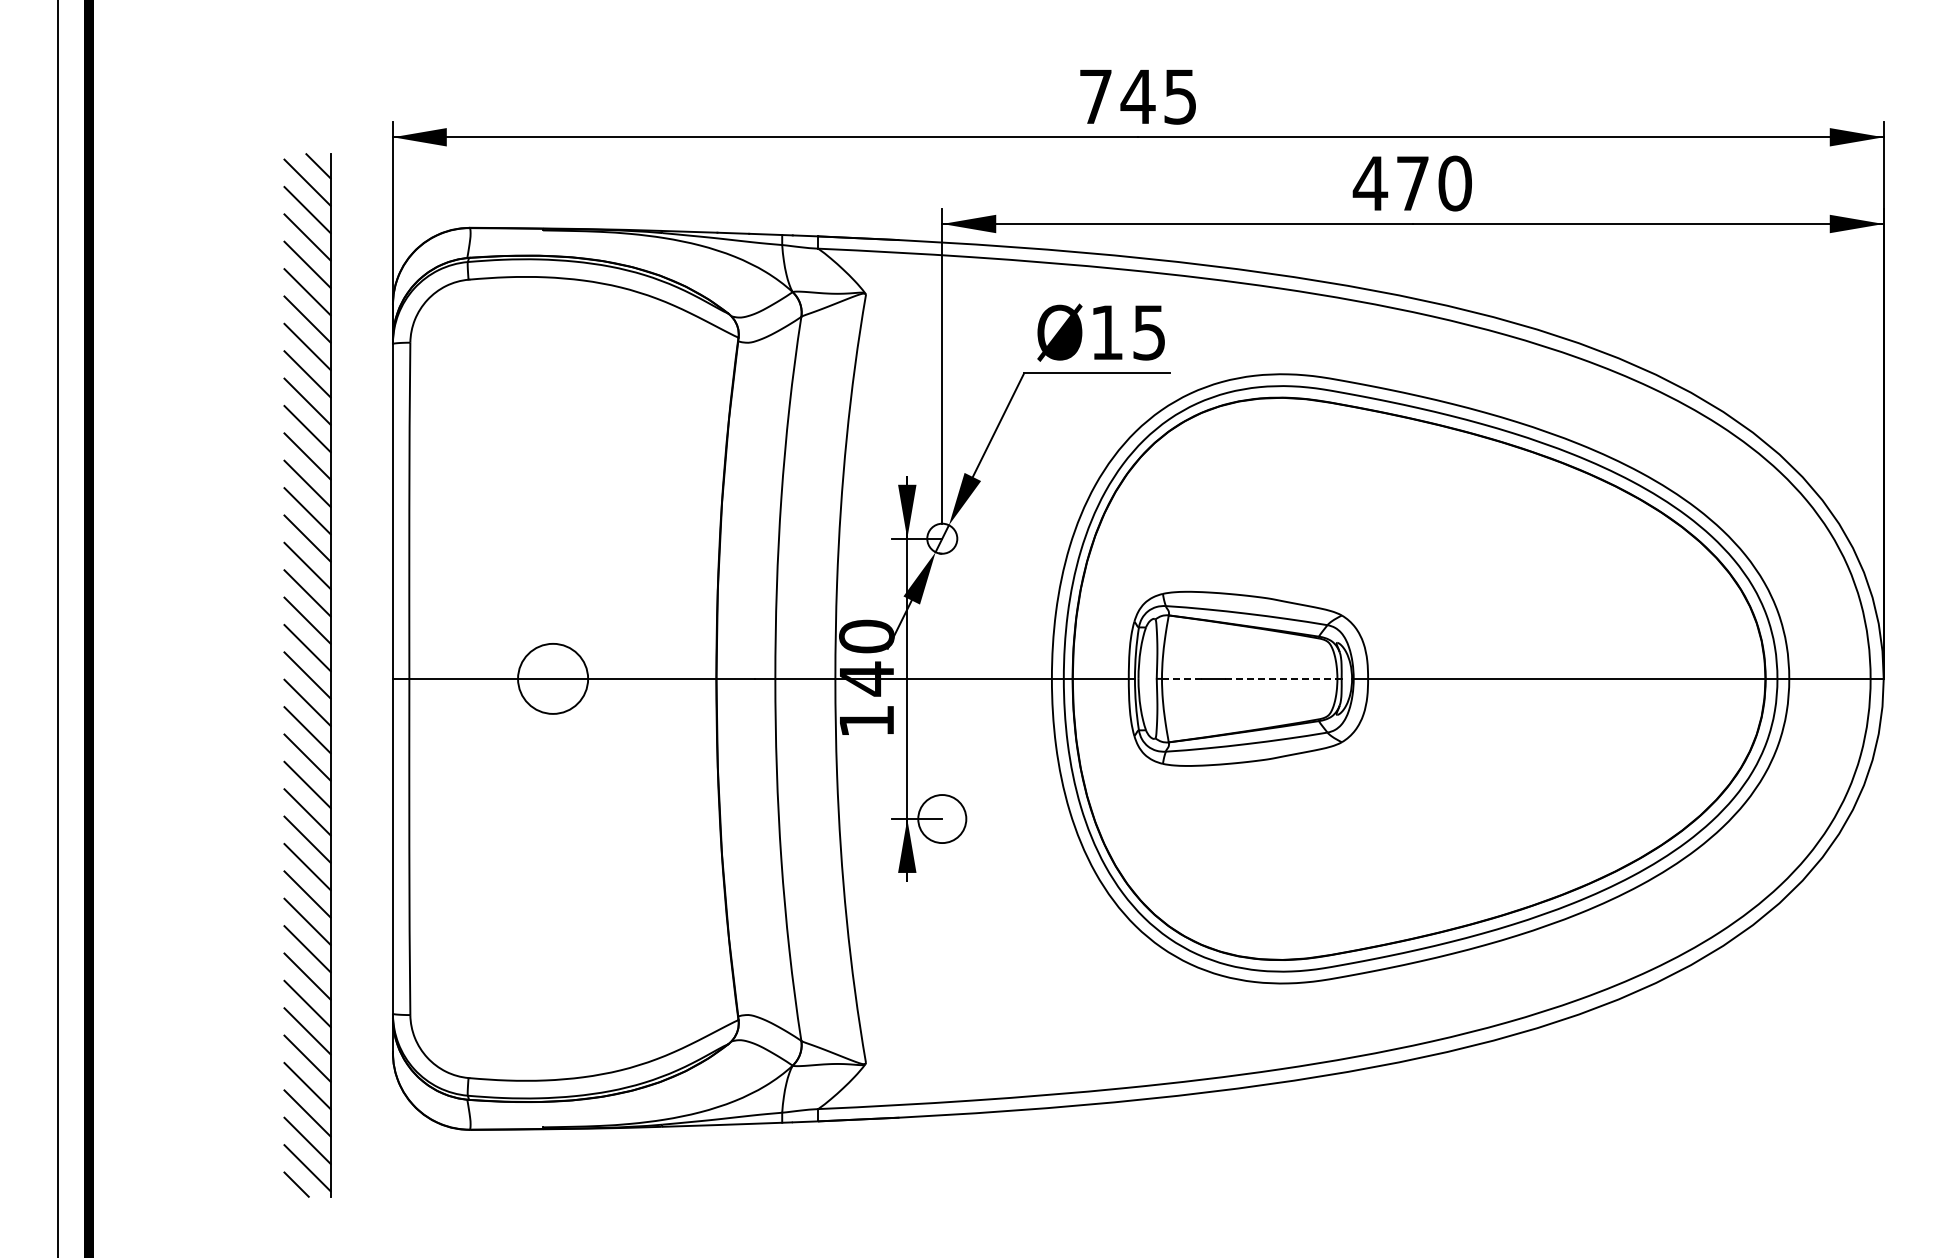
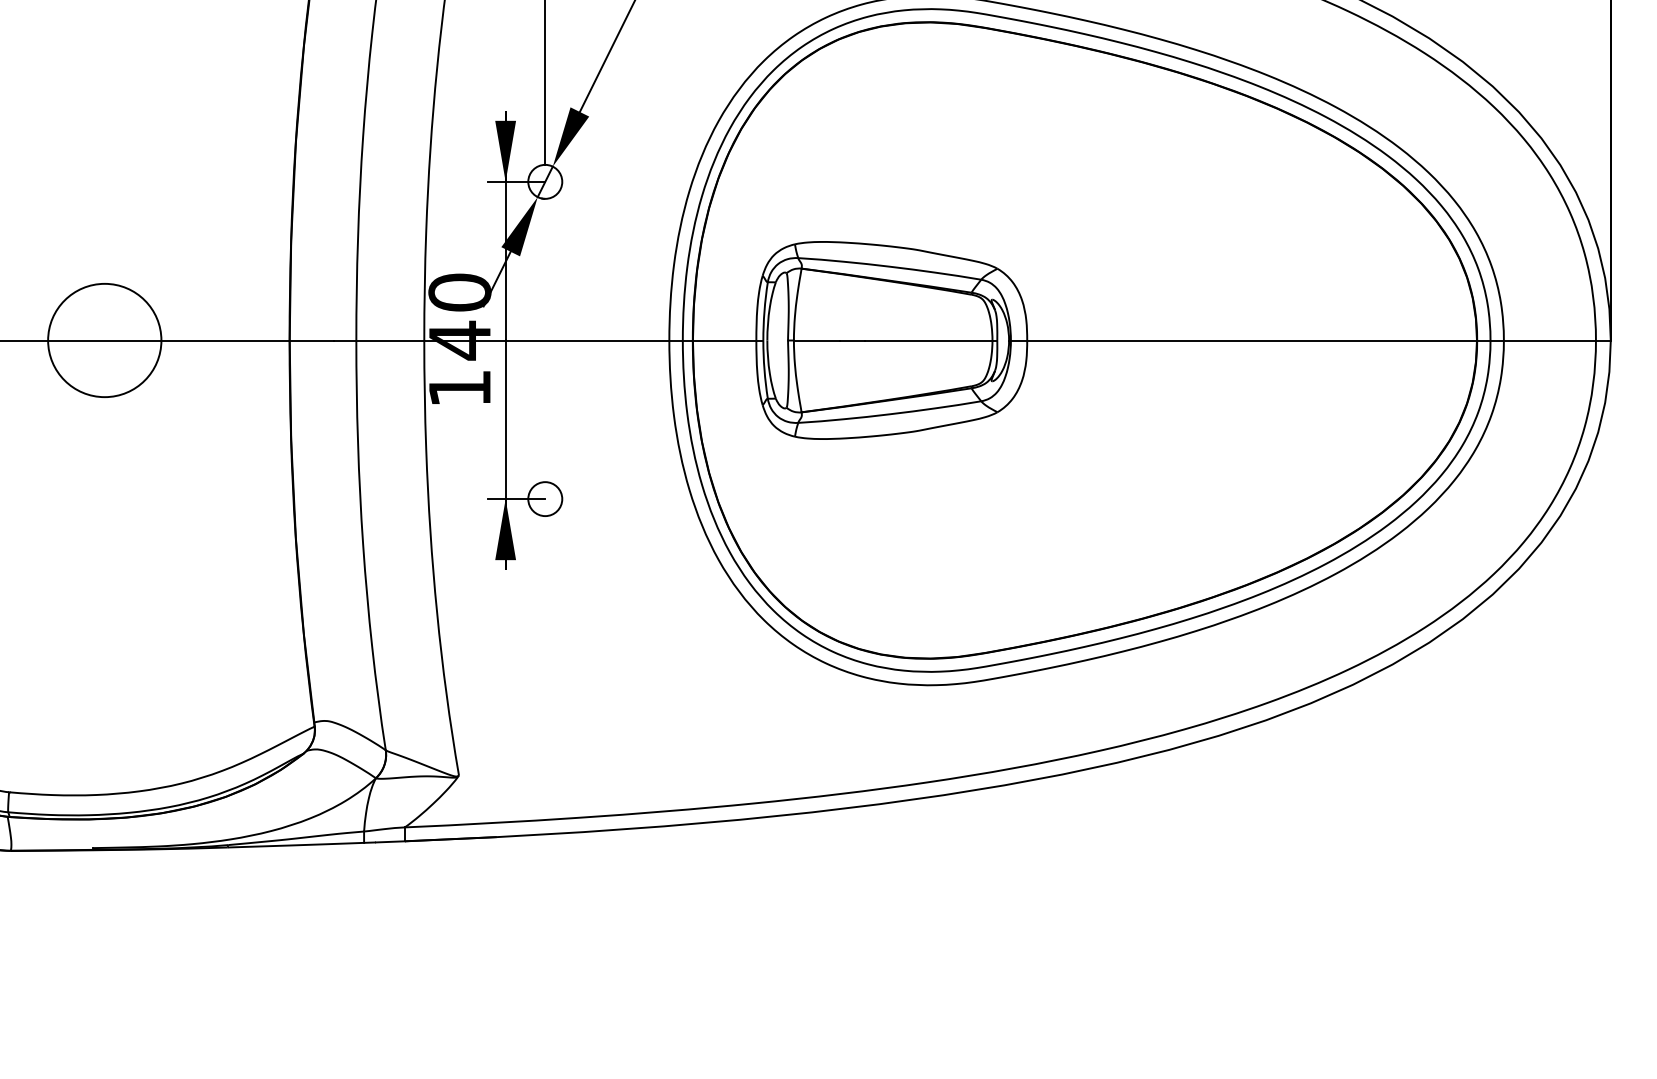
circle: (553, 678) -> (105, 340), size x1.43
line: (1182, 678) -> (817, 340), dashed -> solid
line: (1281, 678) -> (929, 340), dashed -> solid
circle: (942, 819) -> (545, 499), size x0.62

